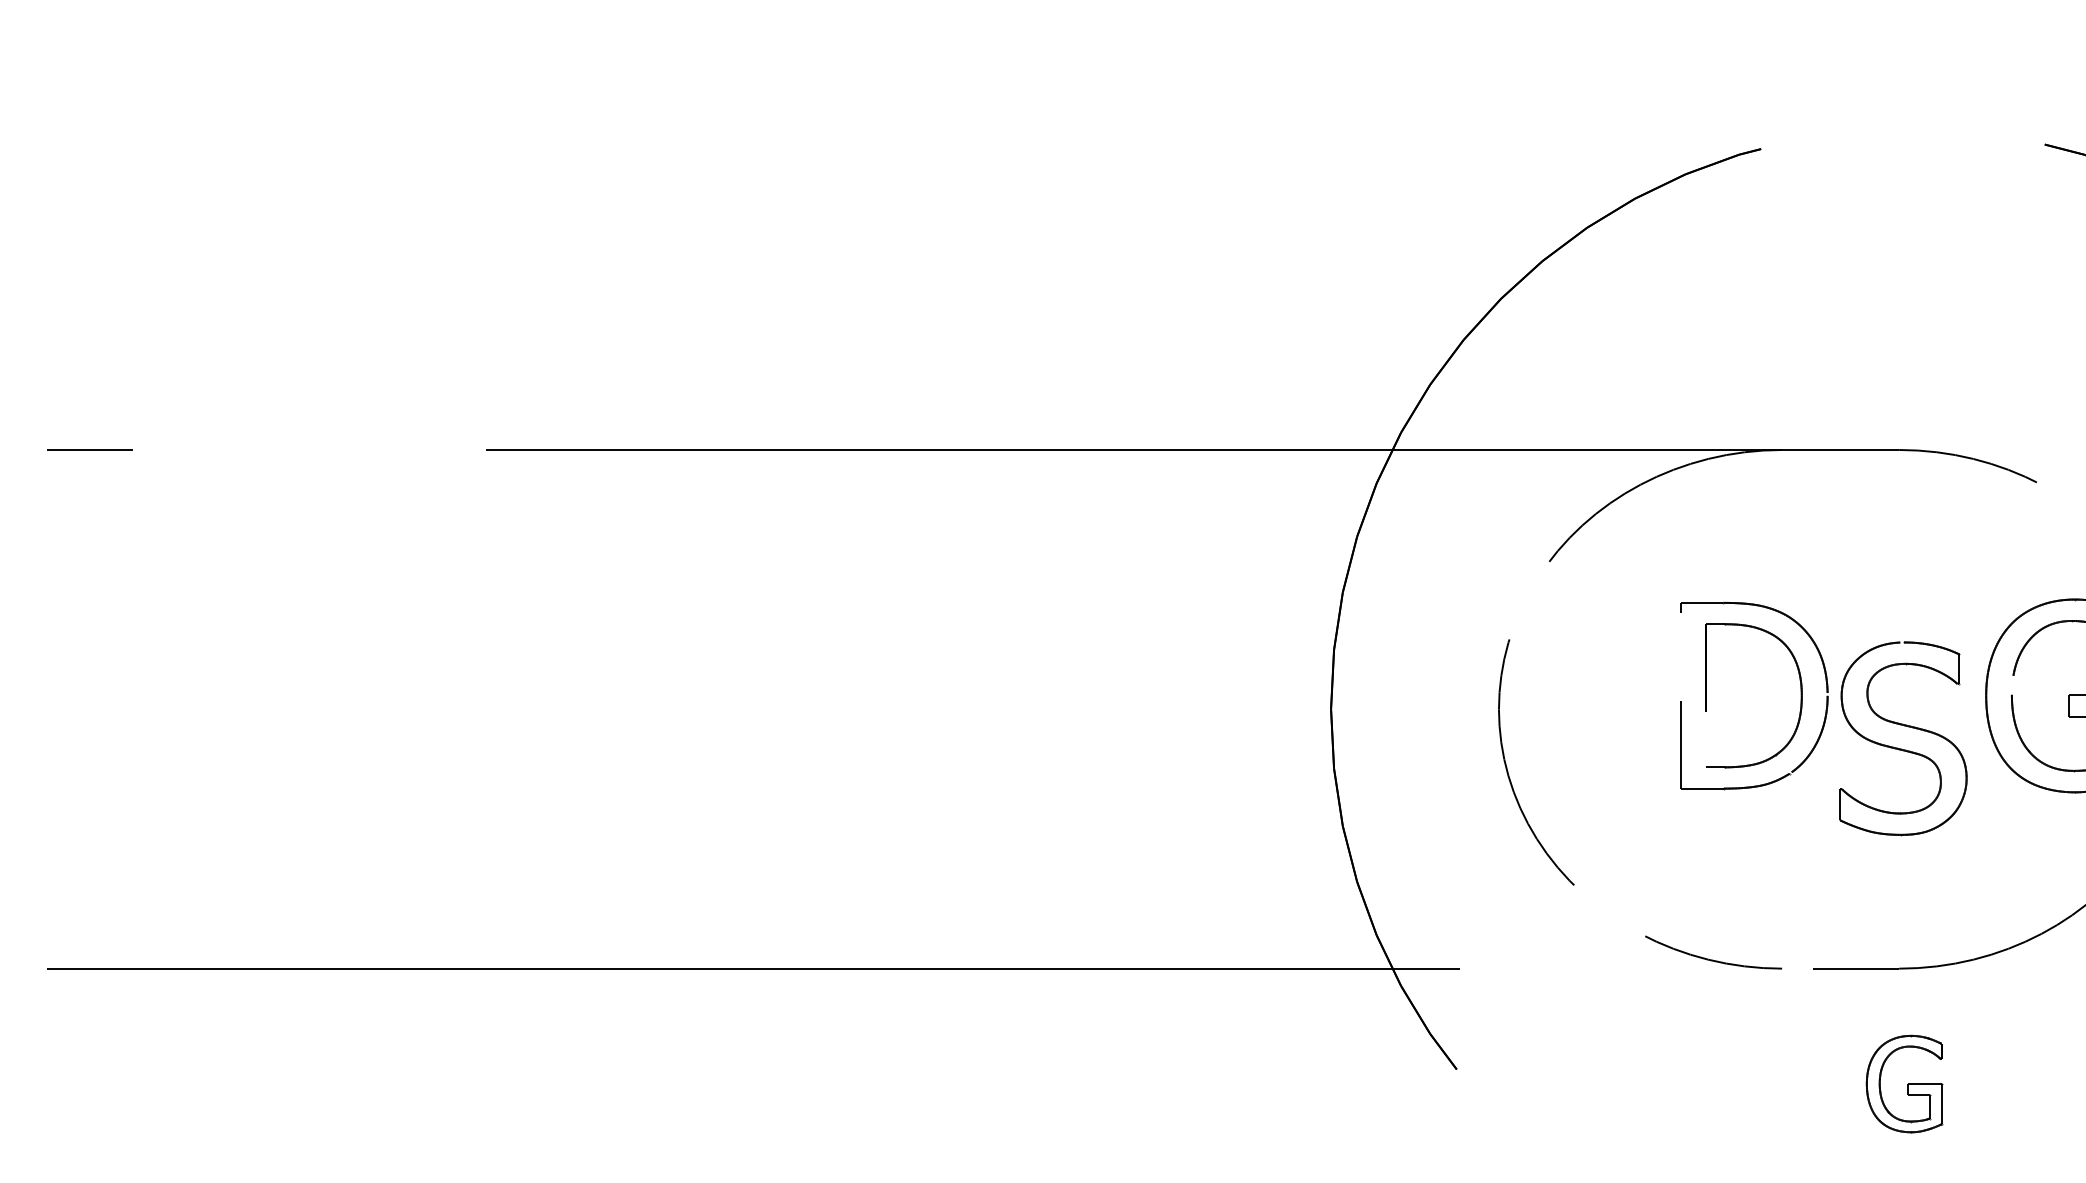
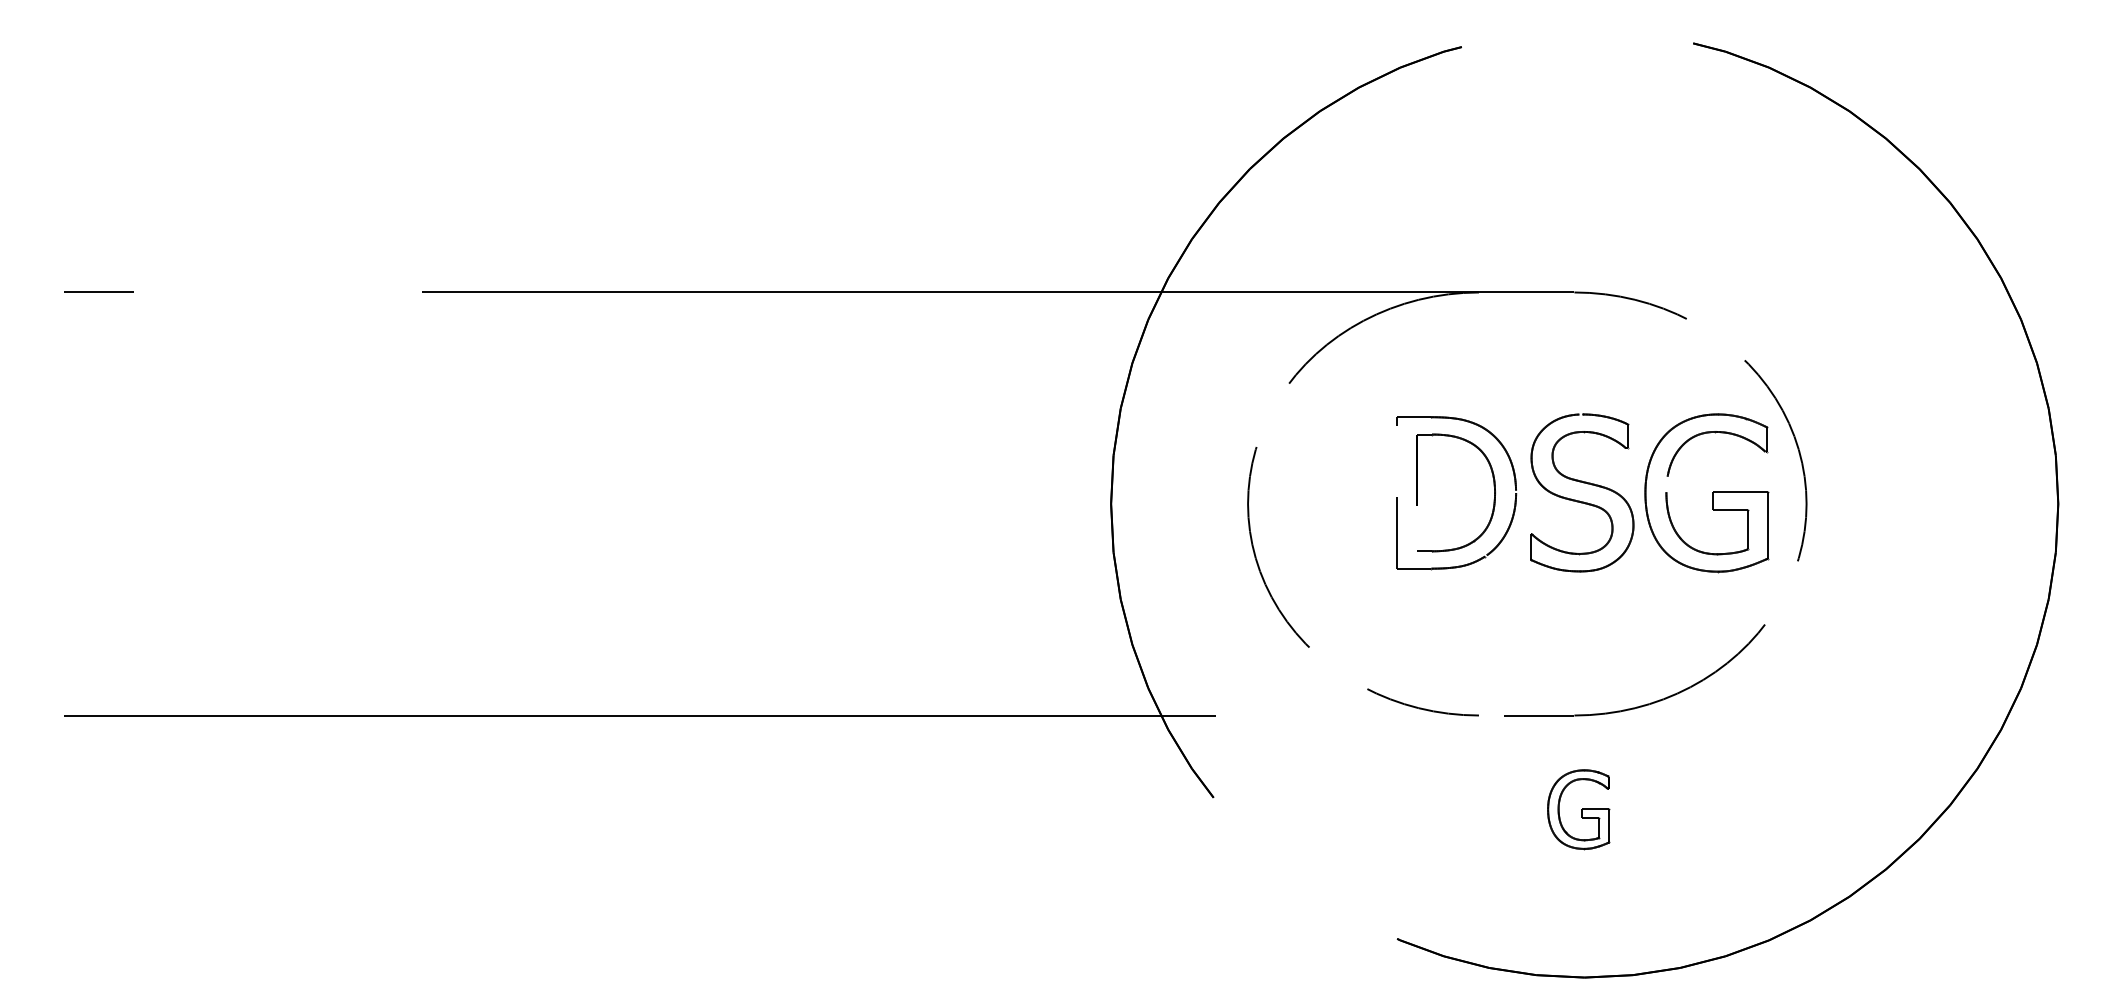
part: (1900, 747) -> (1579, 500), moved

